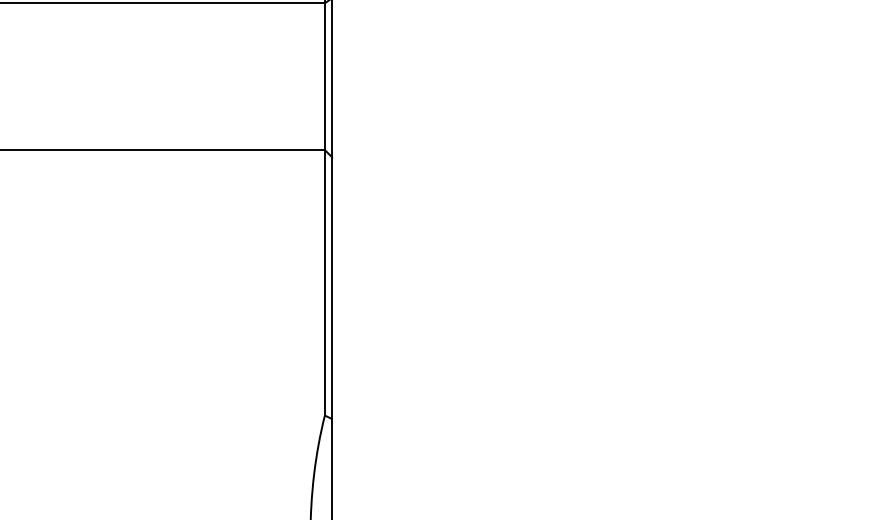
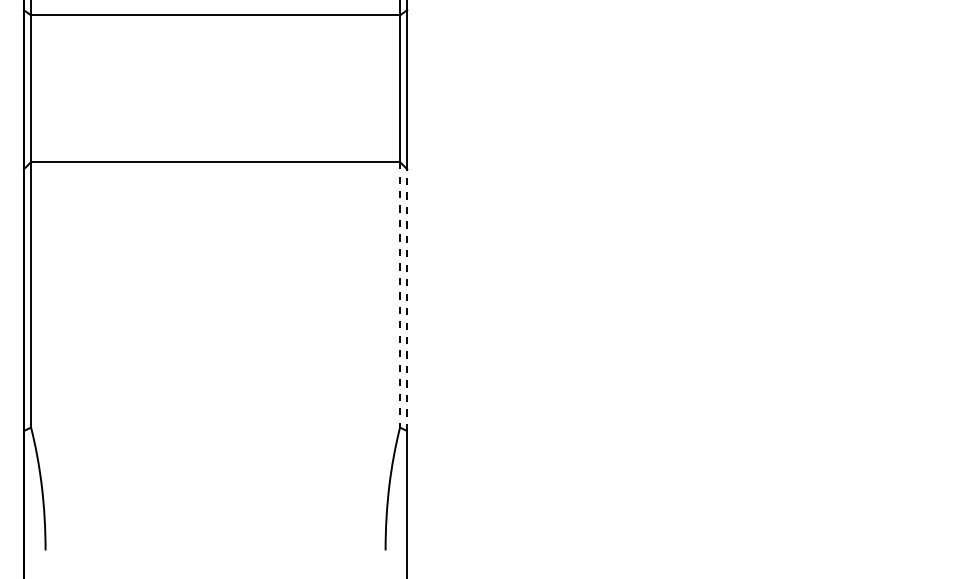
line: (325, 282) -> (400, 294), solid -> dashed
line: (332, 288) -> (407, 300), solid -> dashed

